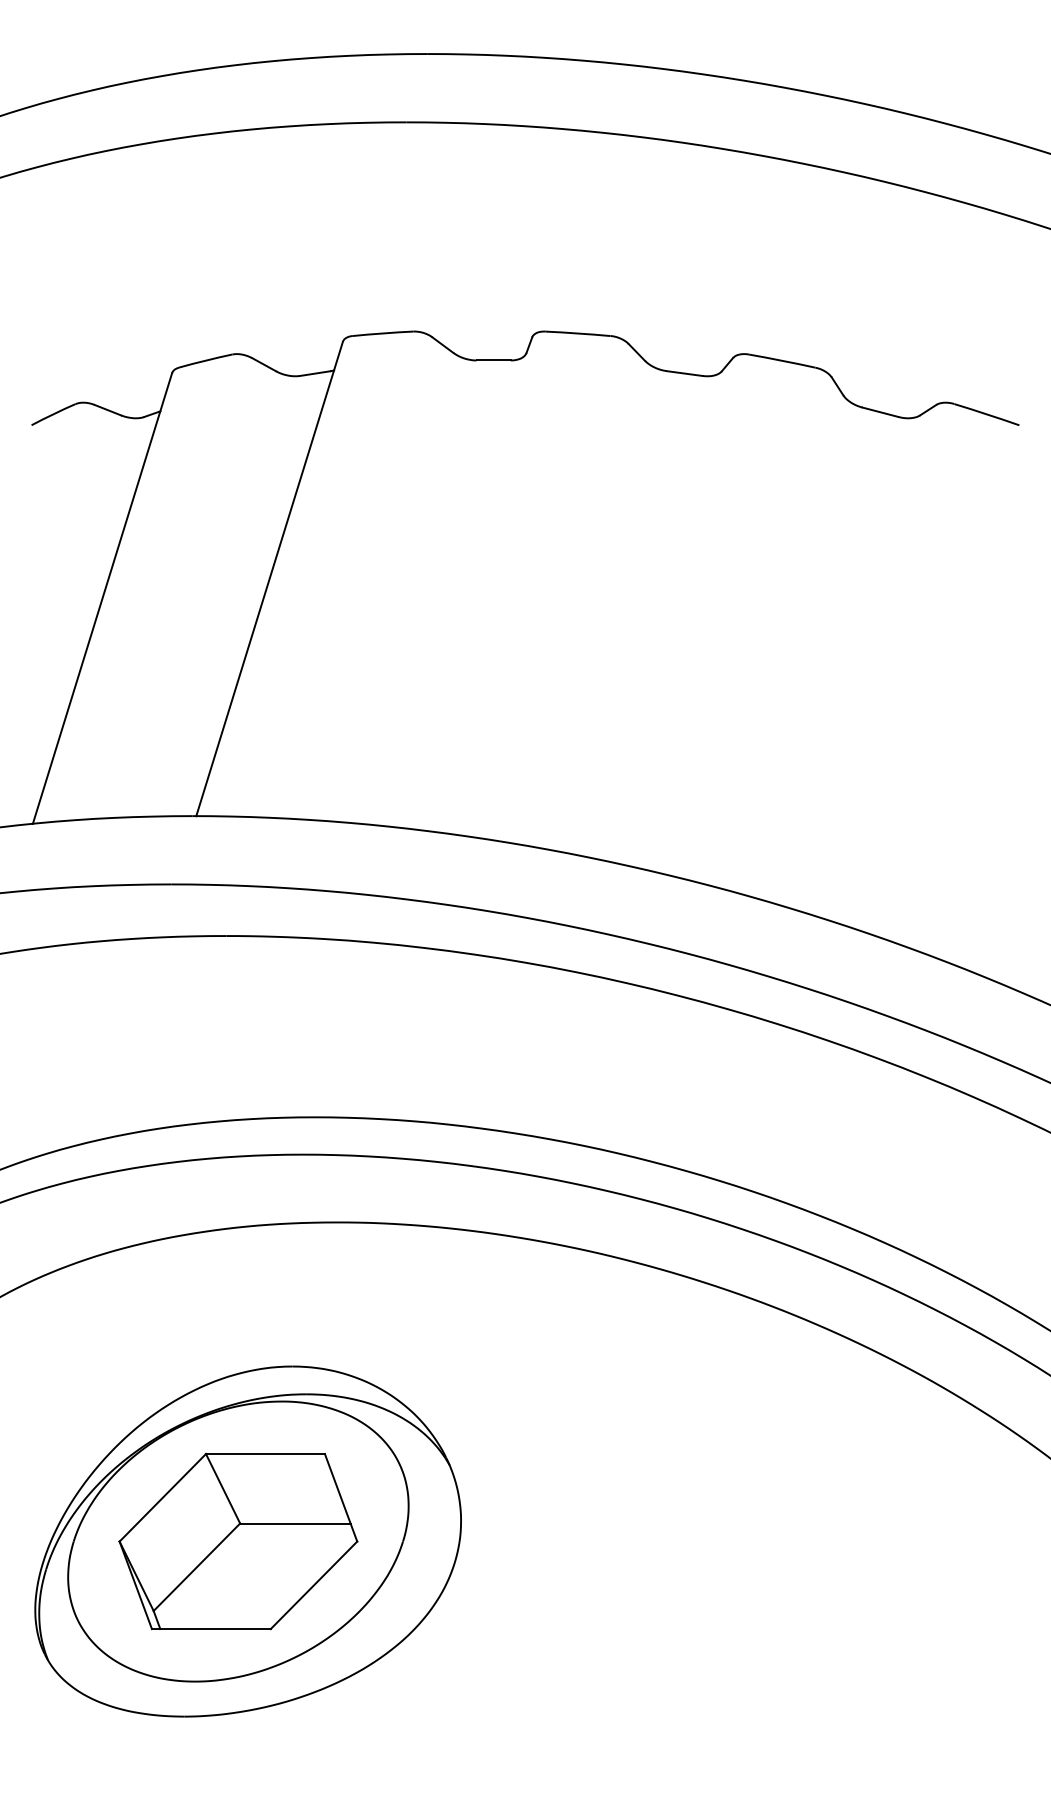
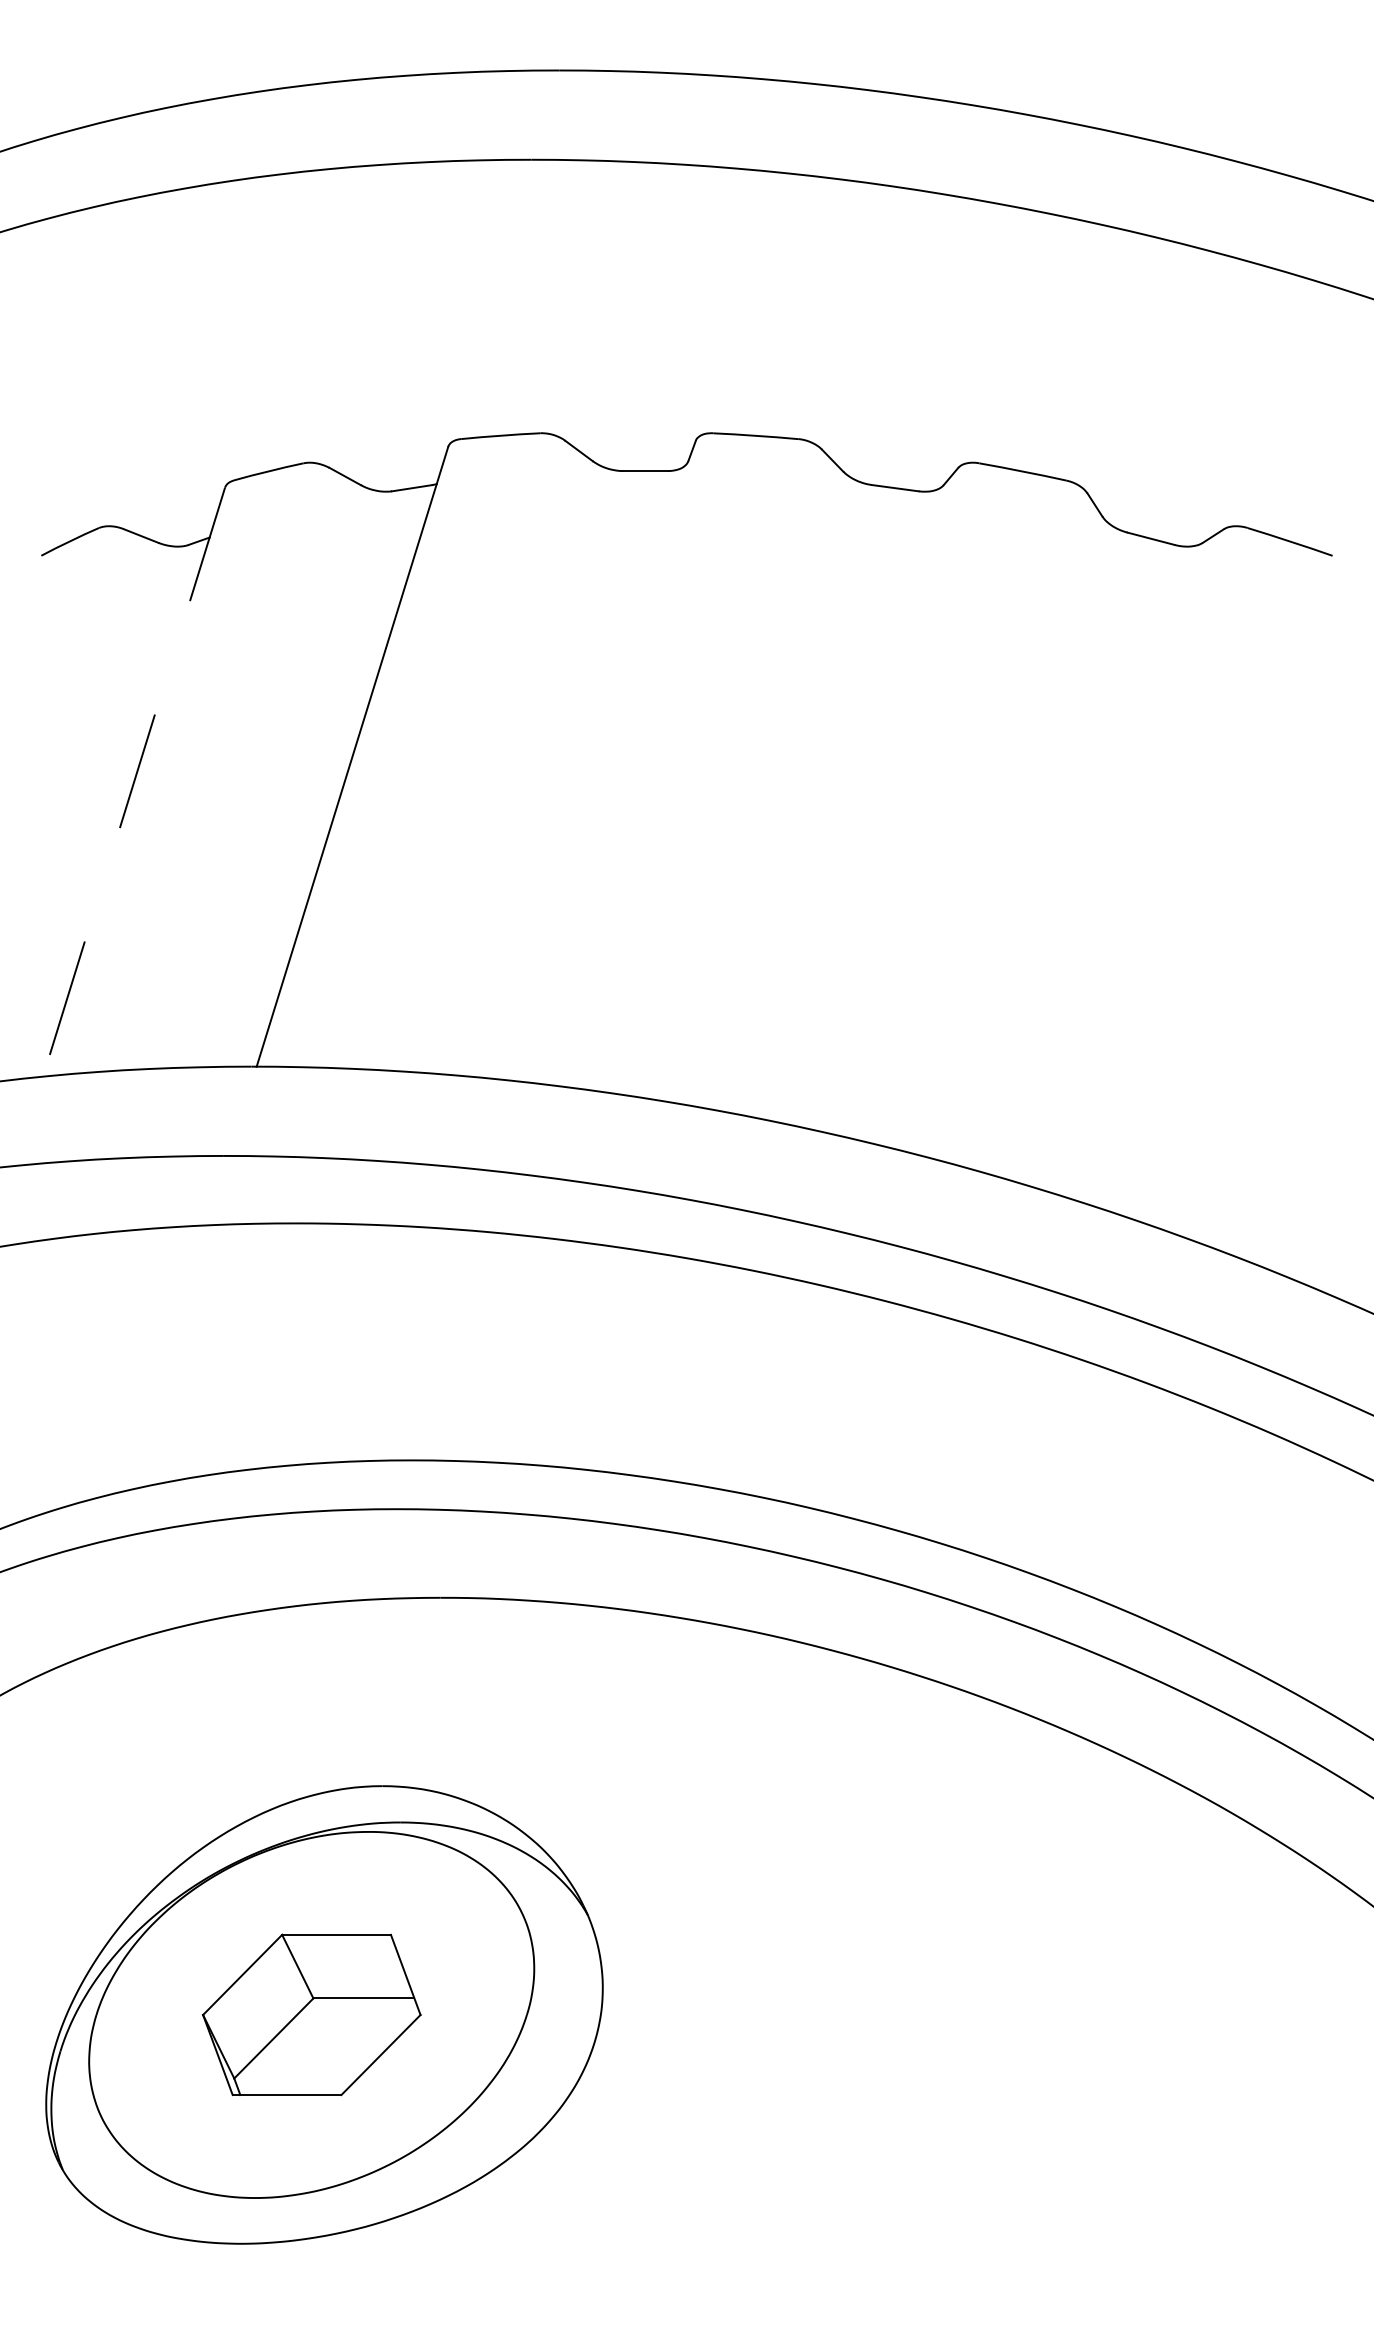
line: (102, 598) -> (133, 782), solid -> dashed
part: (238, 1541) -> (311, 2014), size x0.7

